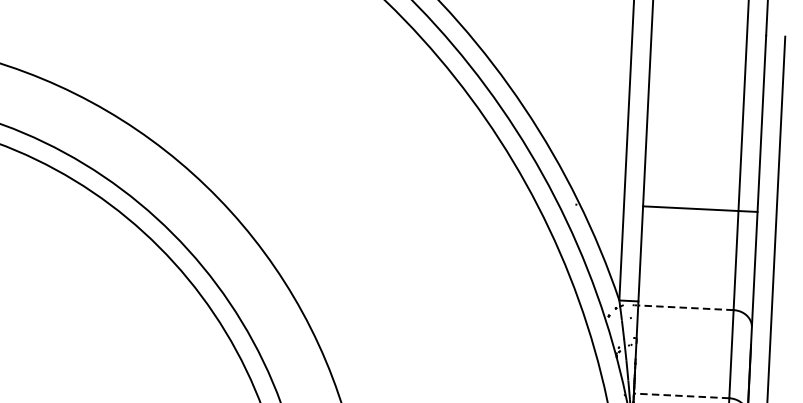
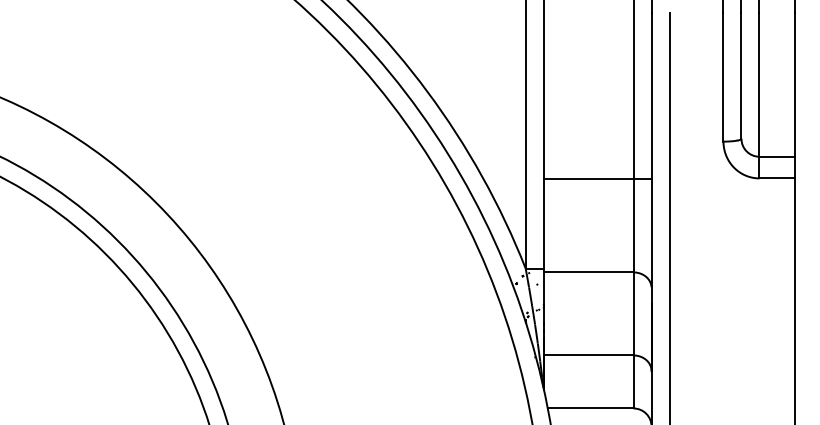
line: (685, 307) -> (588, 272), dashed -> solid
line: (681, 395) -> (588, 355), dashed -> solid

